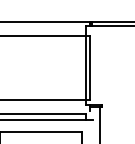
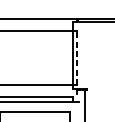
line: (90, 67) -> (77, 57), solid -> dashed

